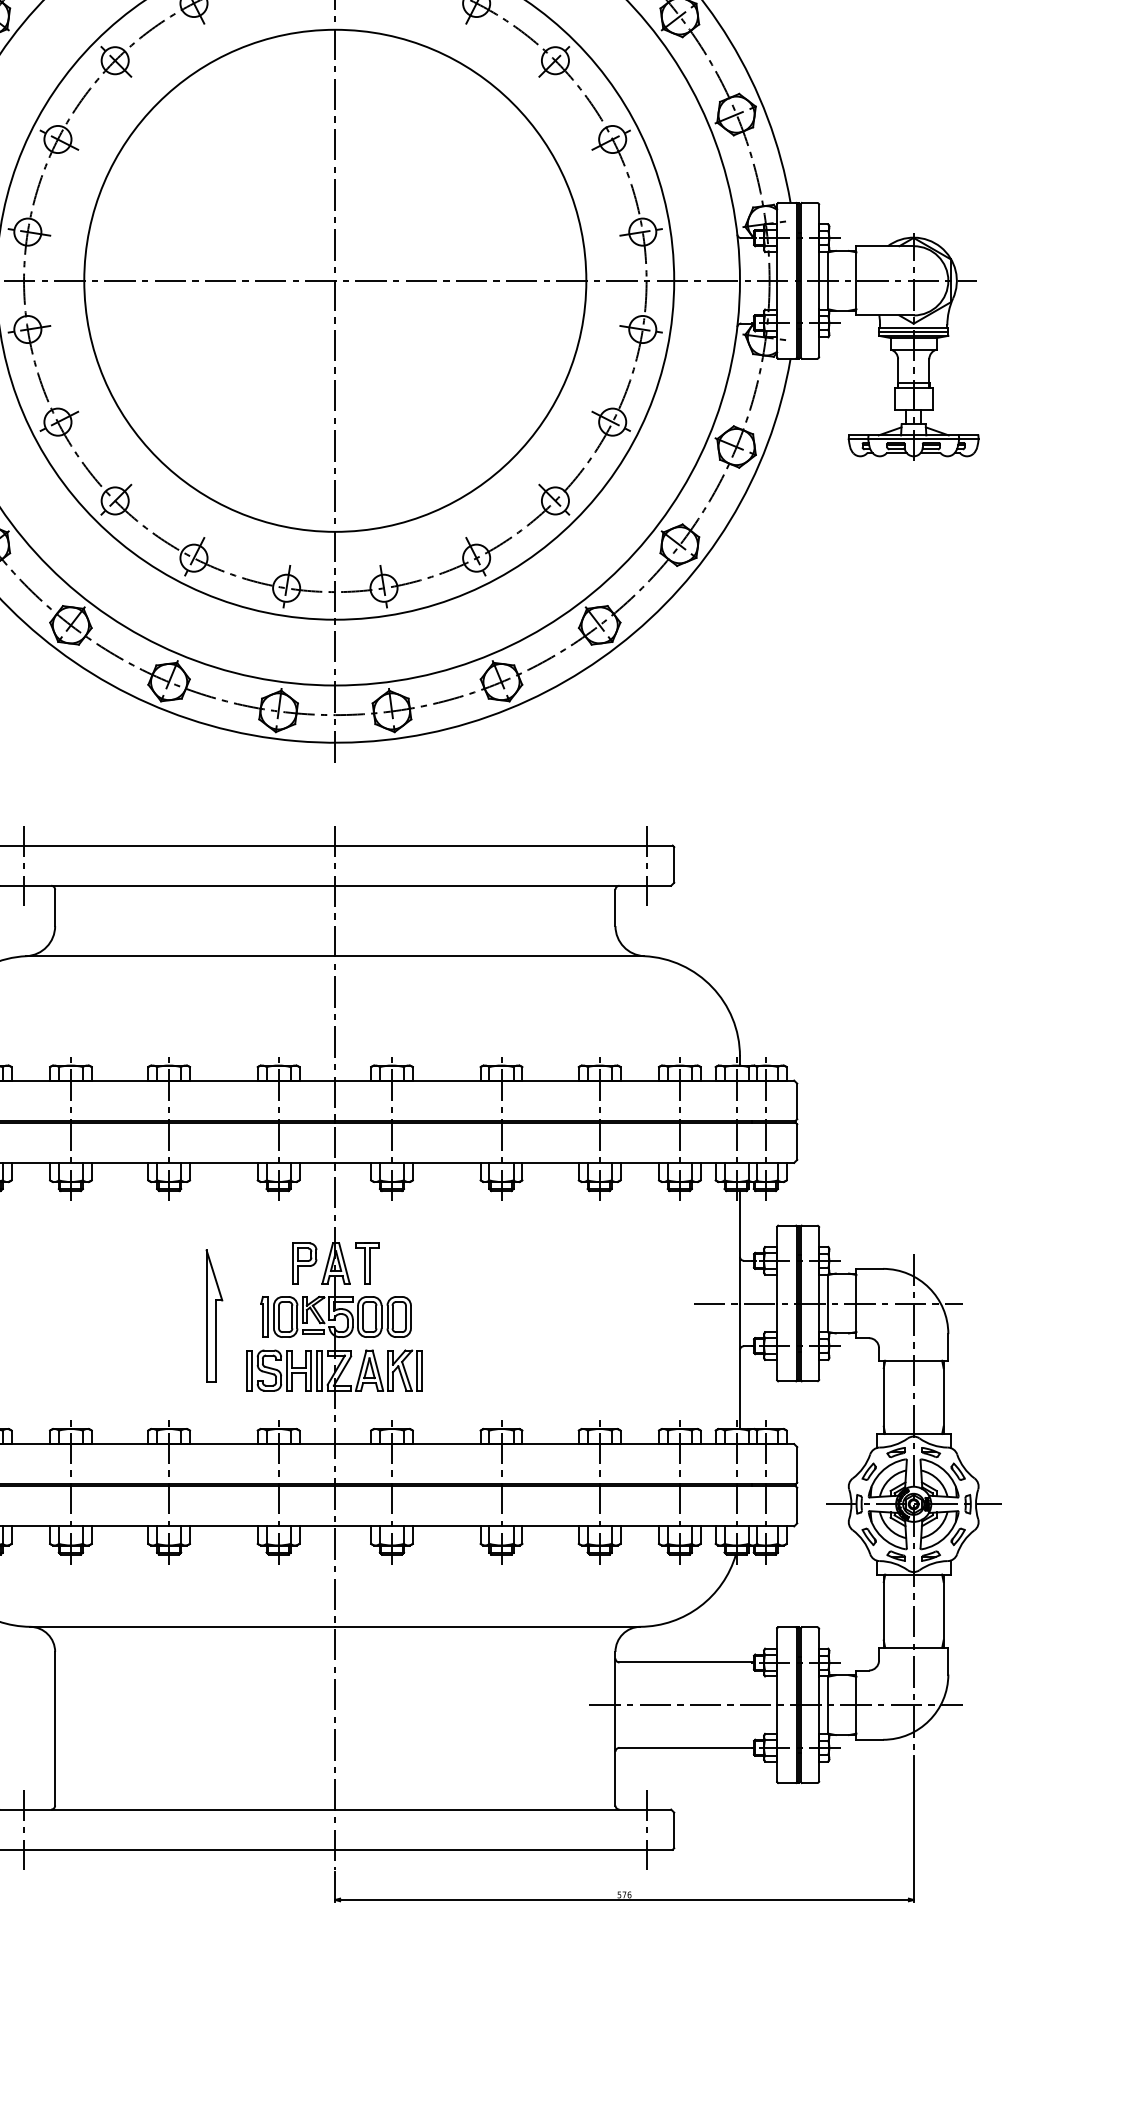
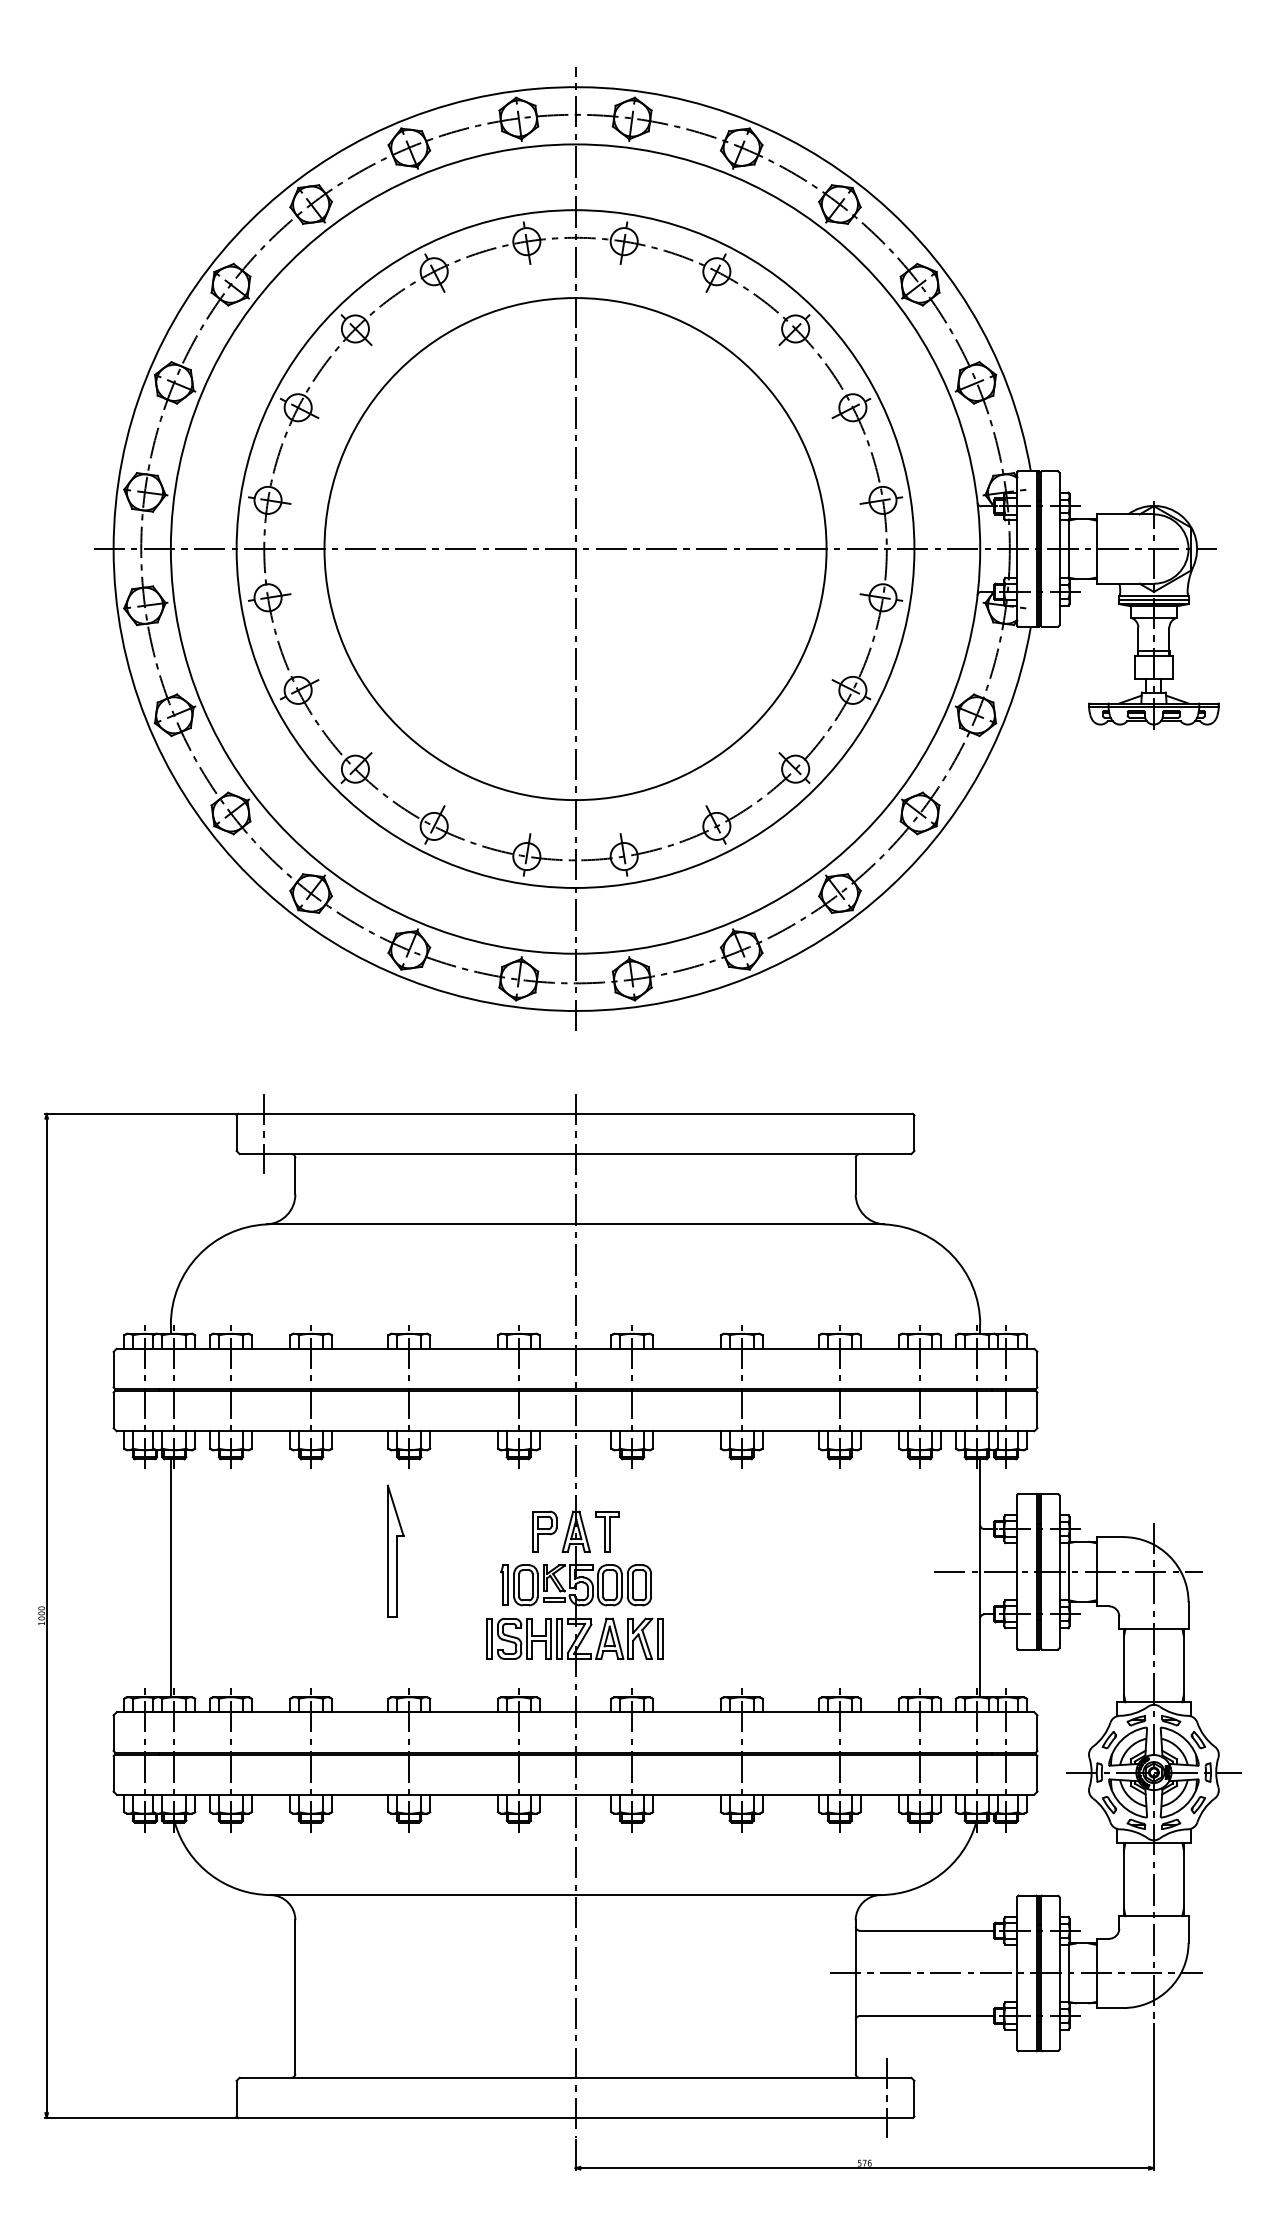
line: (646, 865) -> (886, 1133), removed
part: (214, 1315) -> (395, 1550), moved
line: (24, 1829) -> (264, 2097), removed

